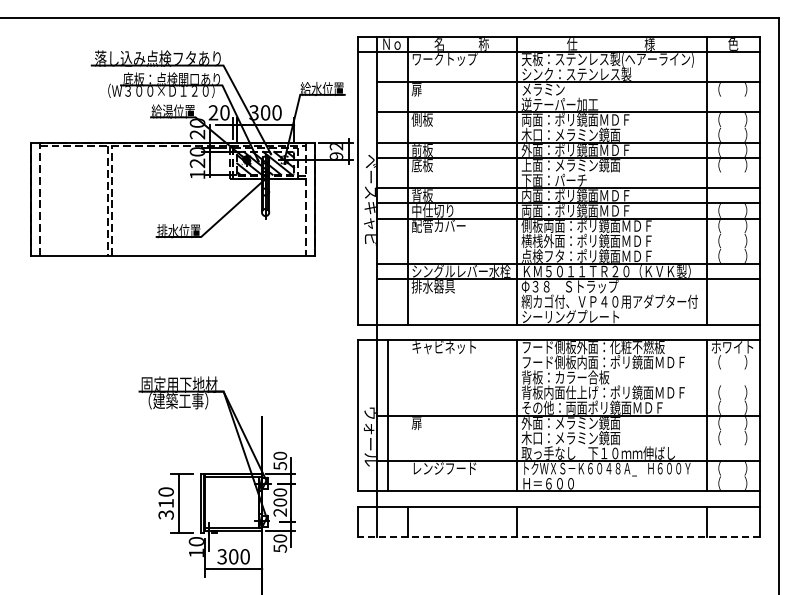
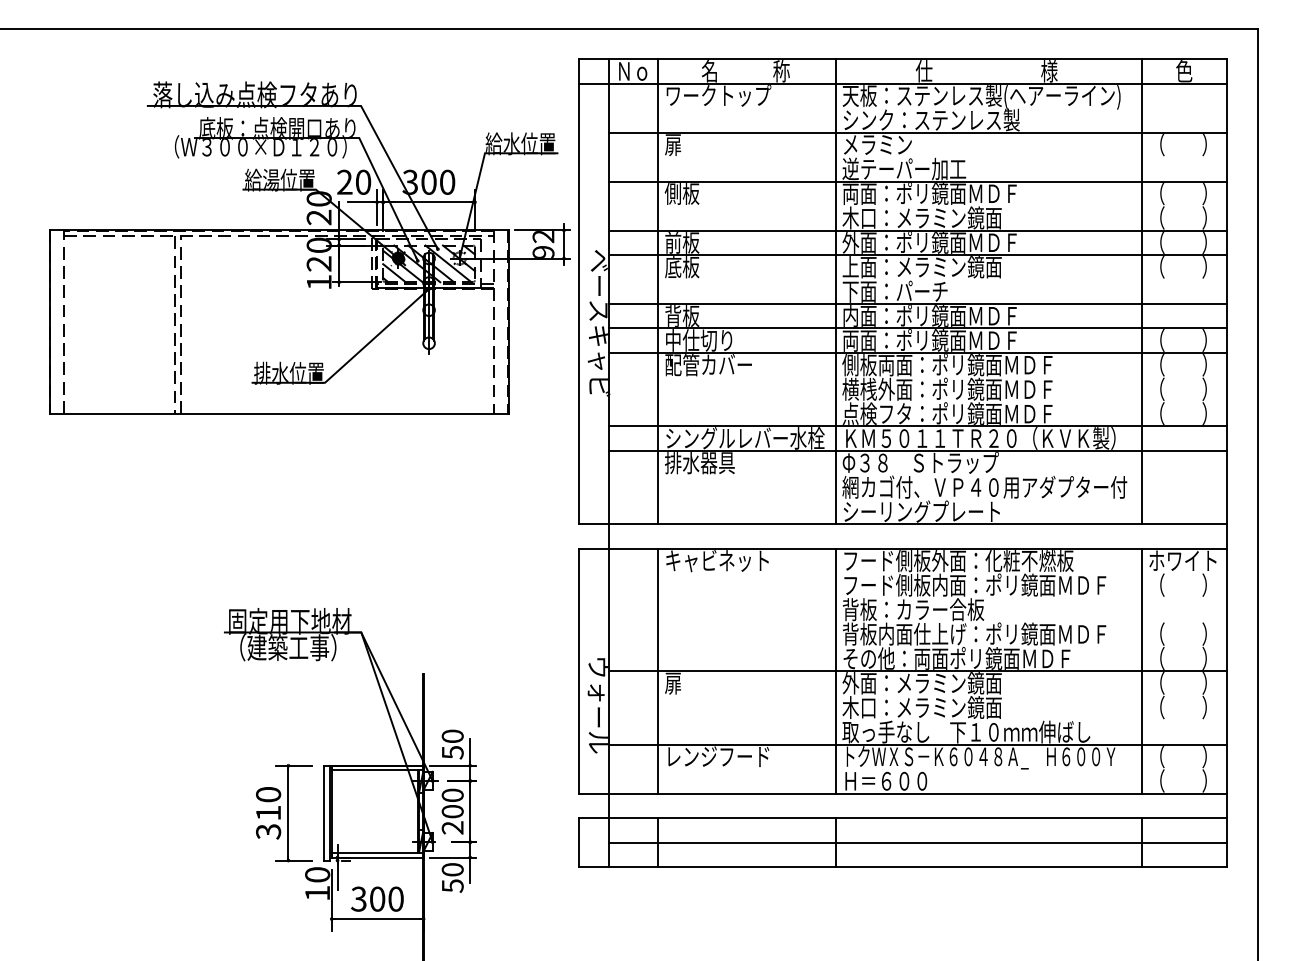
line: (387, 415) -> (658, 671), moved
line: (568, 521) -> (918, 842), added
line: (559, 536) -> (903, 866), dashed -> solid

